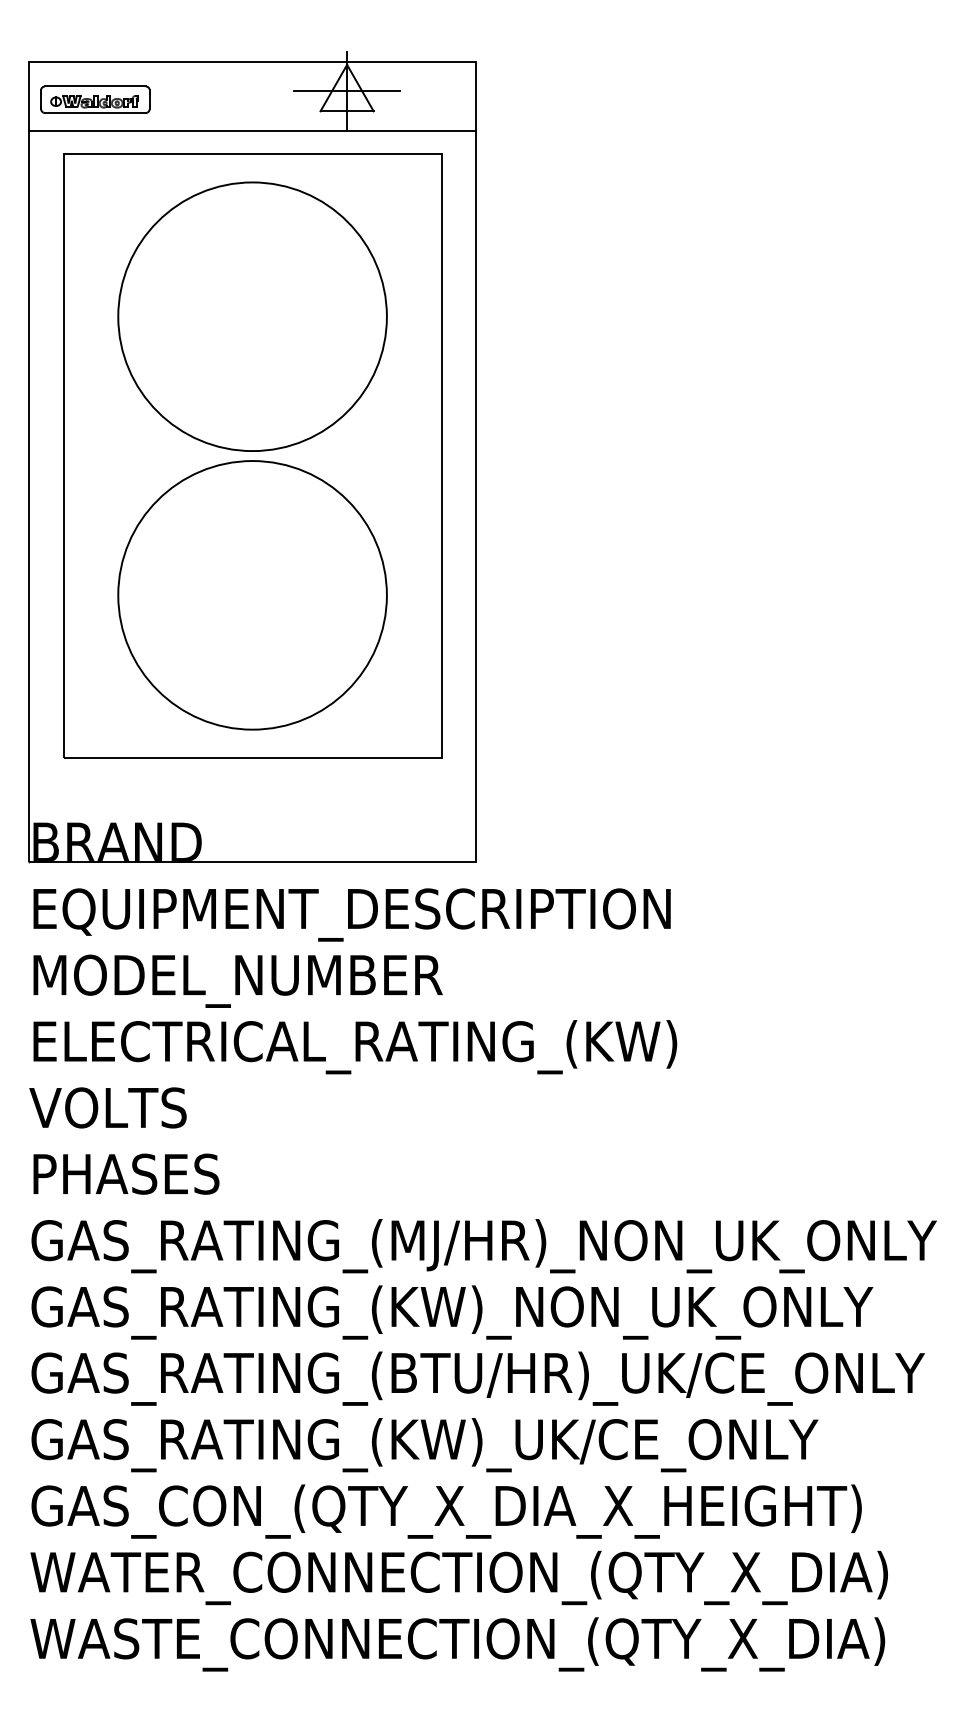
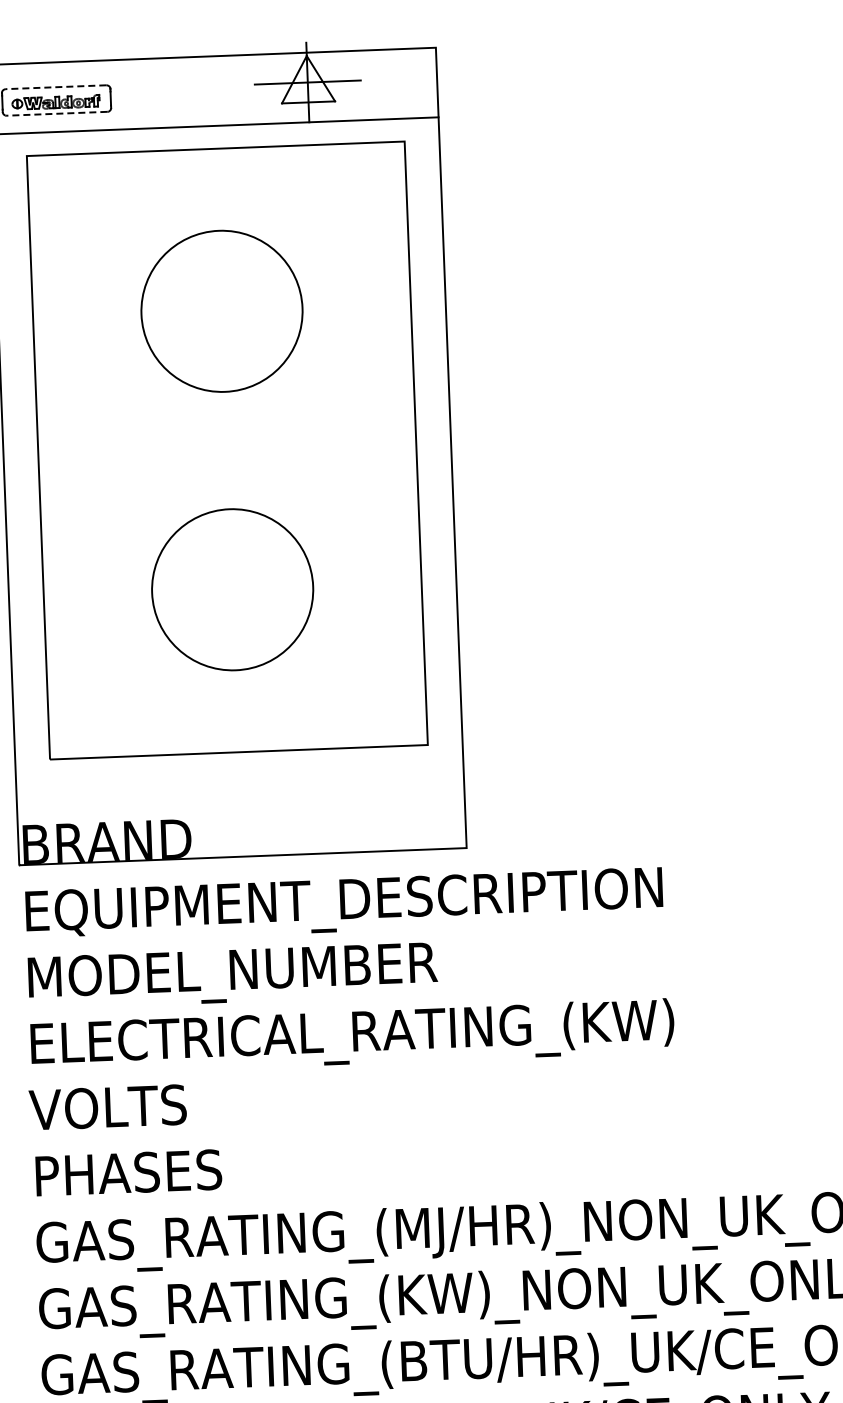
line: (94, 86) -> (55, 87), solid -> dashed
line: (94, 113) -> (56, 114), solid -> dashed
circle: (252, 316) -> (221, 311), size x0.6
circle: (252, 595) -> (232, 589), size x0.6

